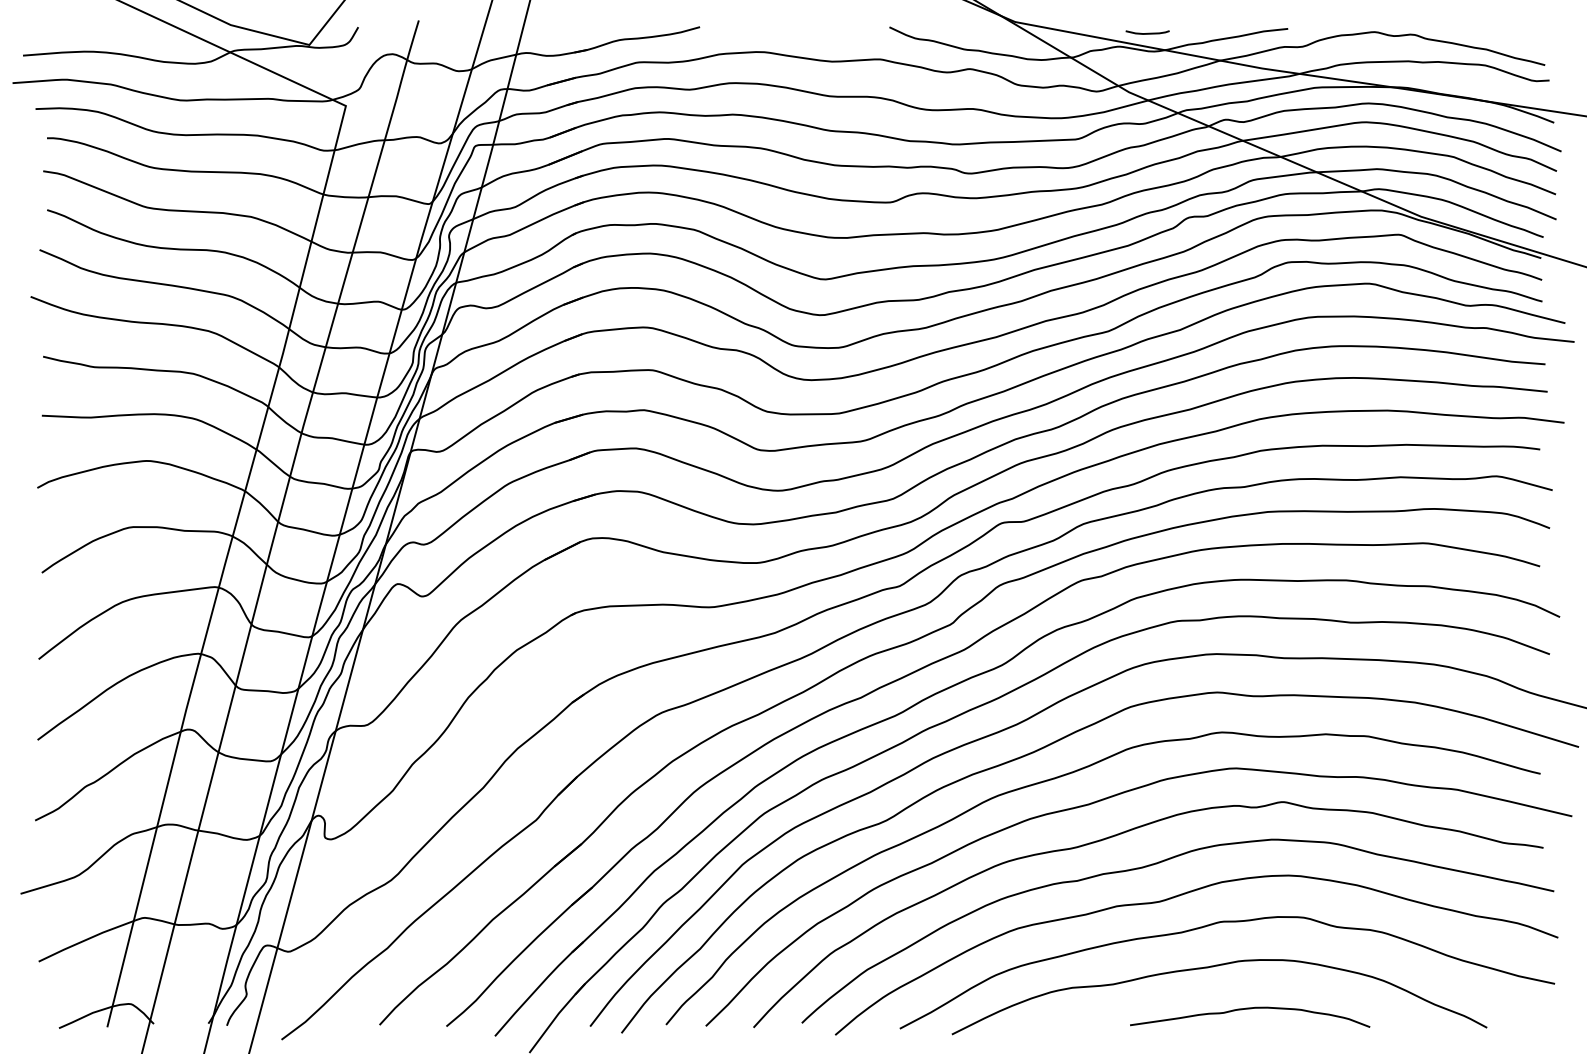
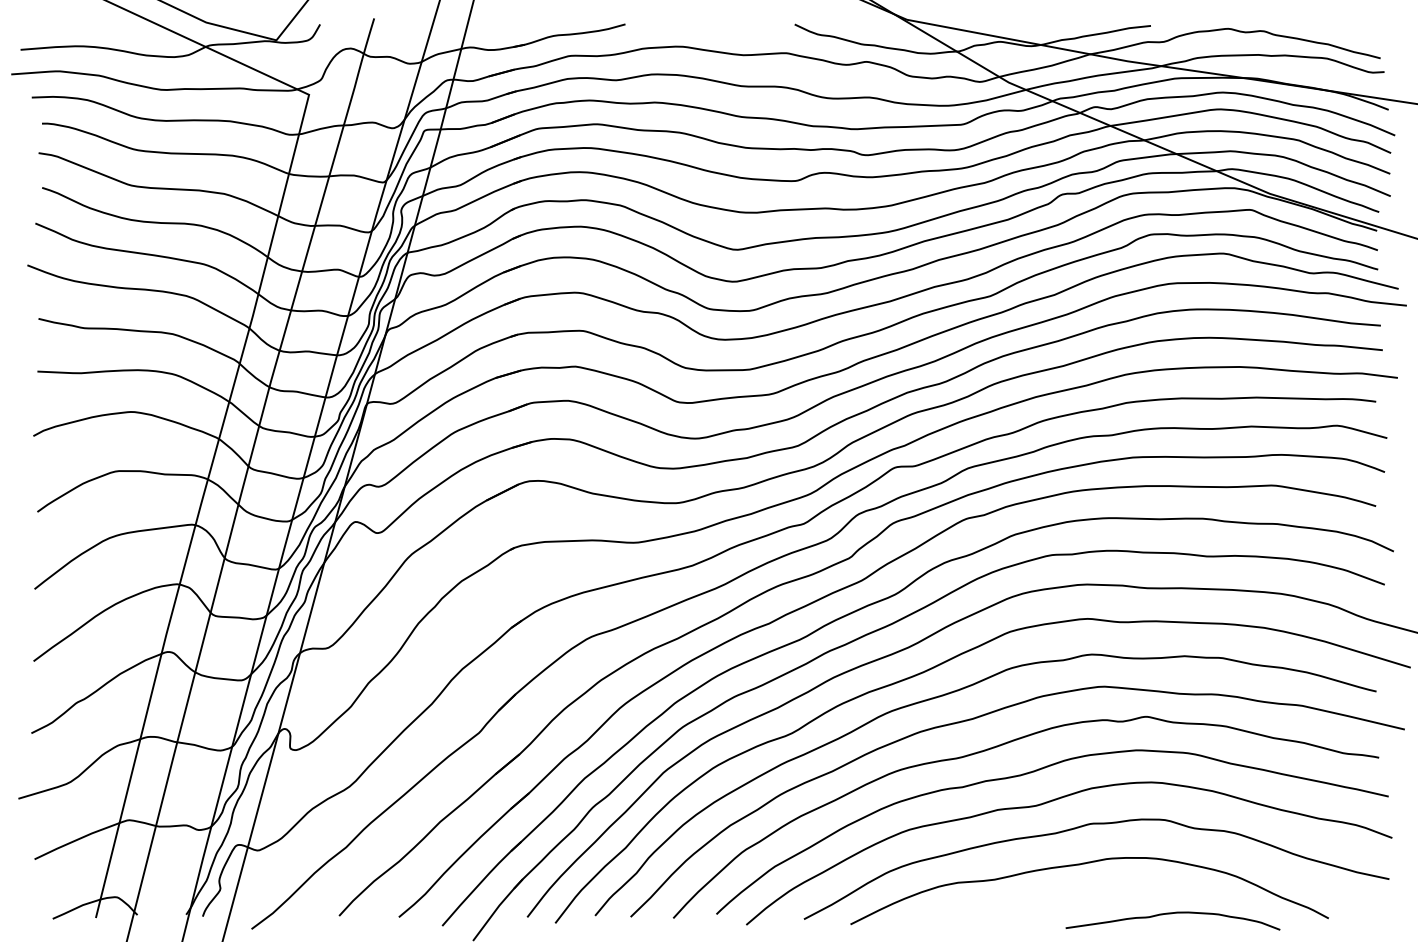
curve: (1147, 32) -> (1025, 29), removed
curve: (1248, 1009) -> (1171, 914), moved

